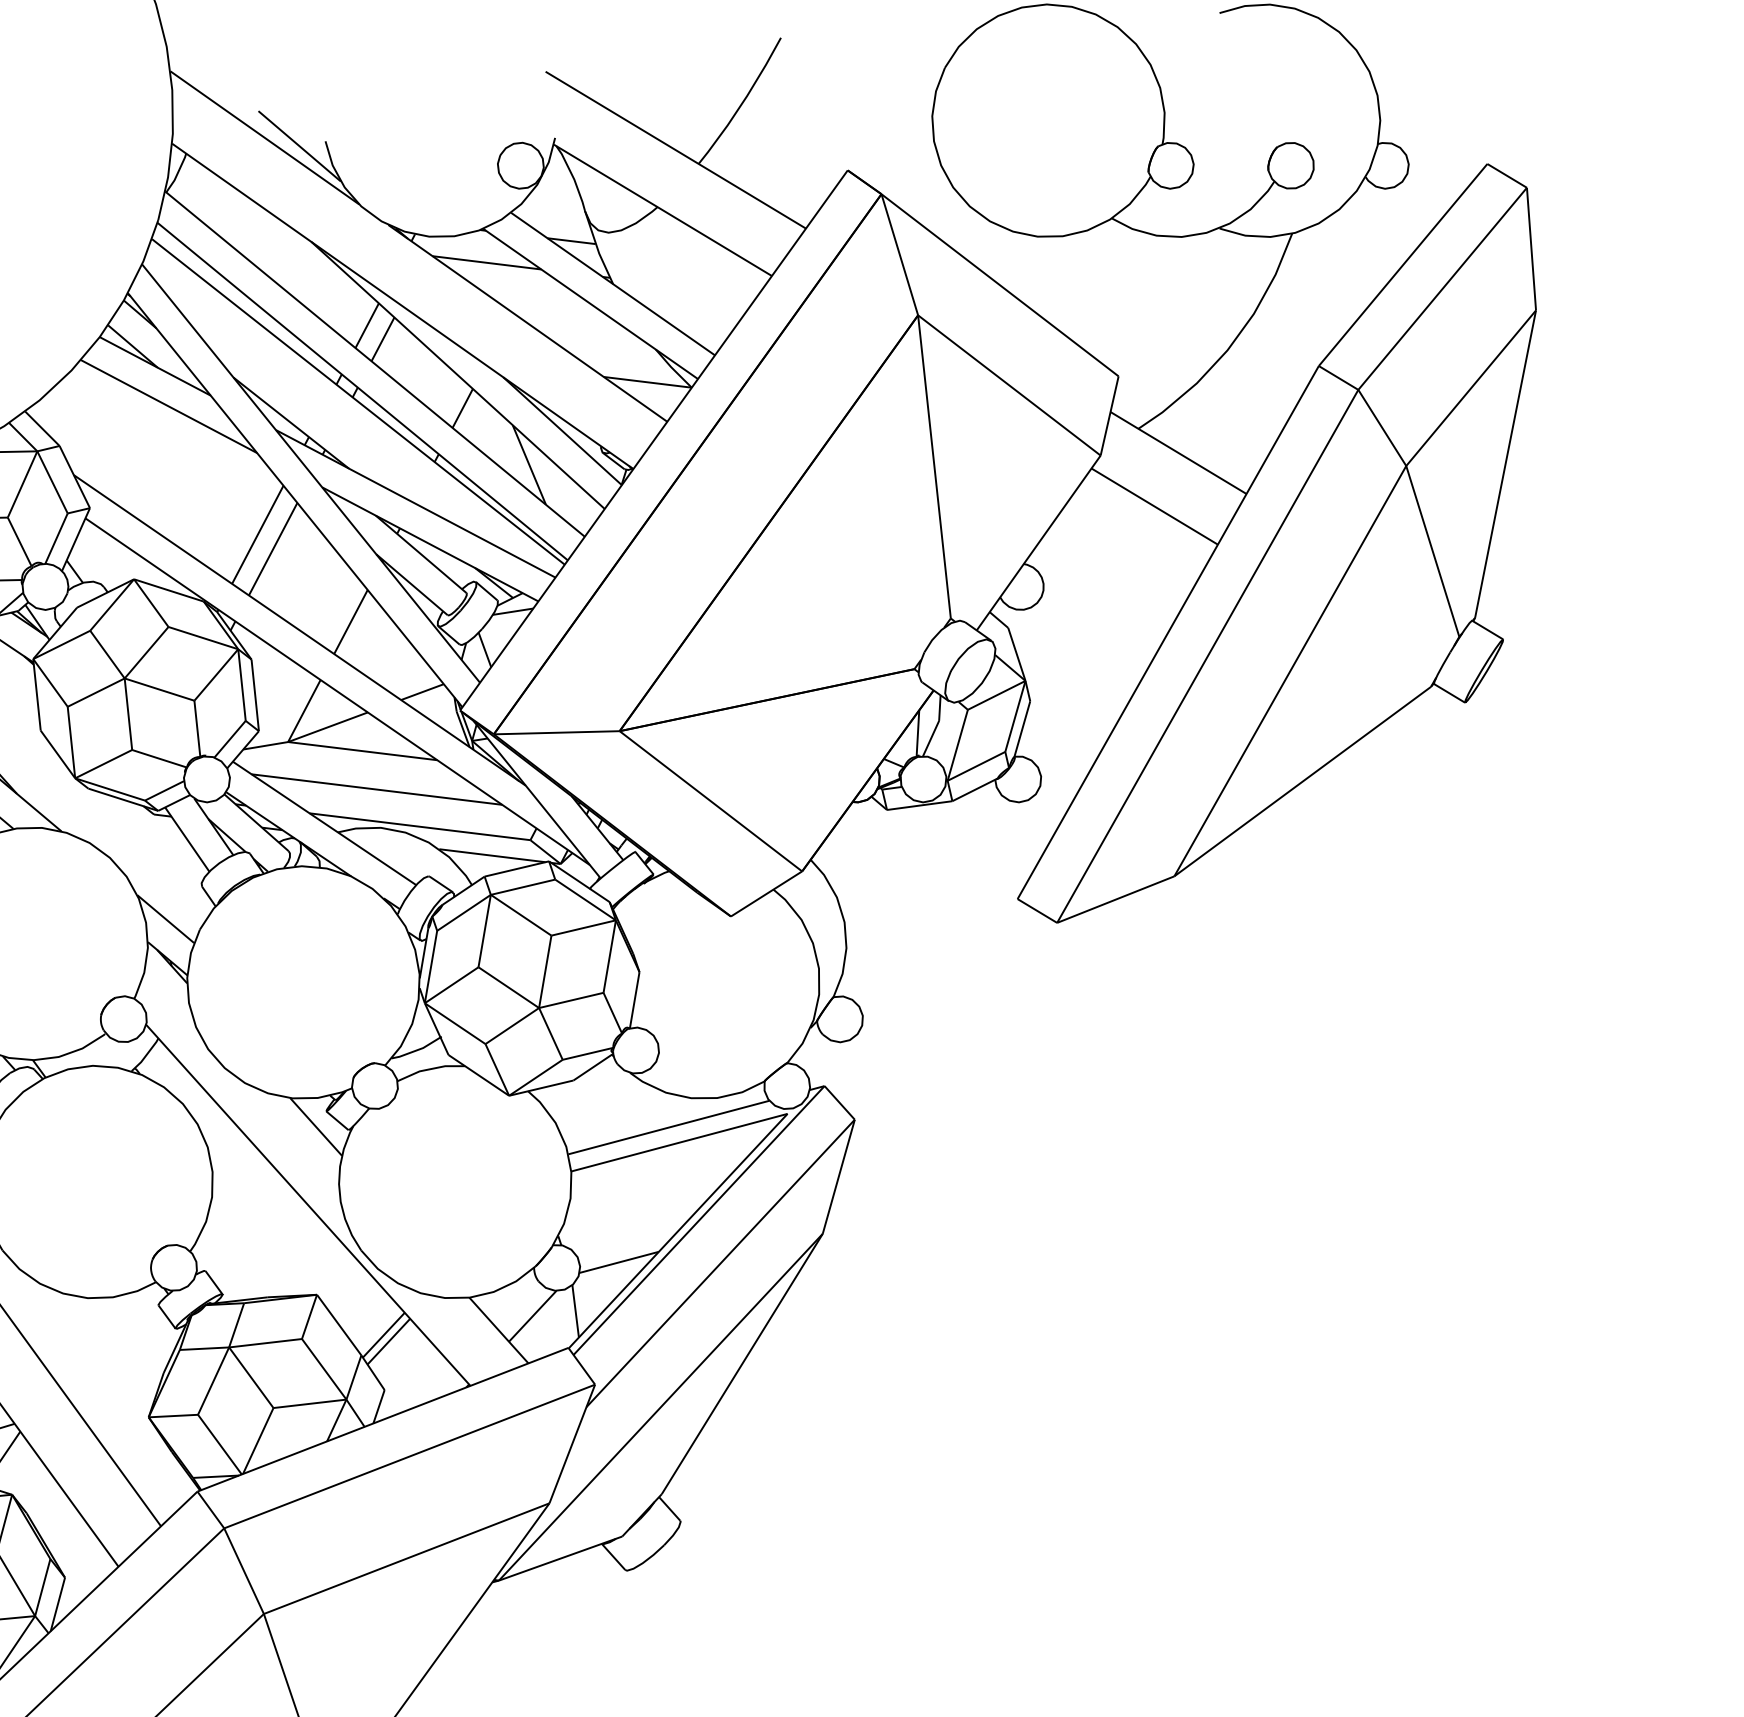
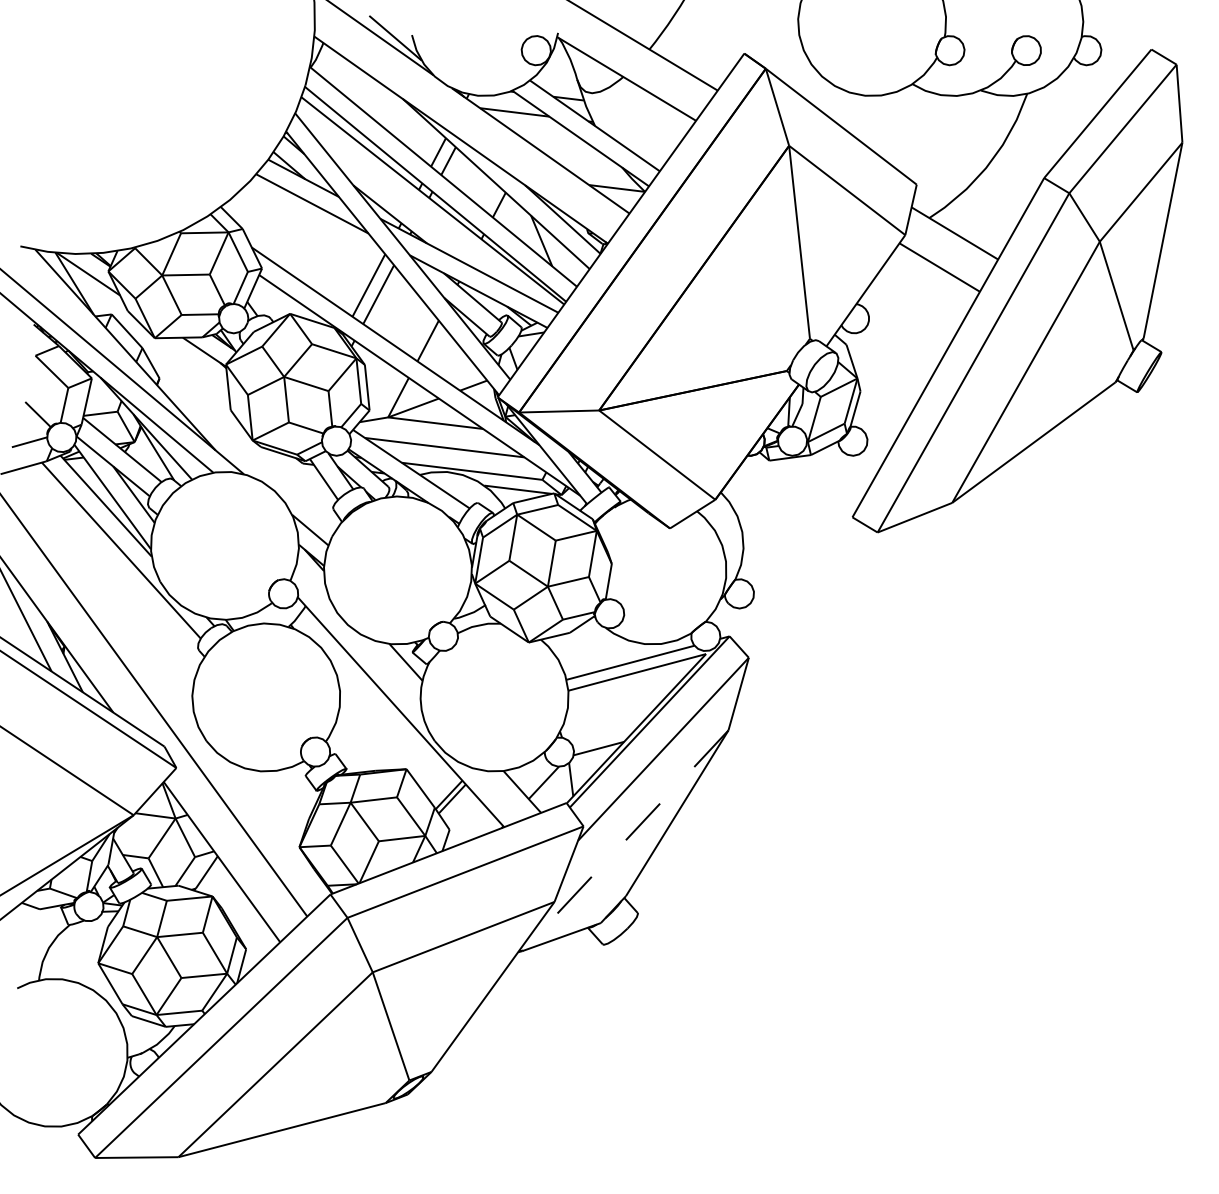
line: (660, 1406) -> (625, 840), solid -> dashed

